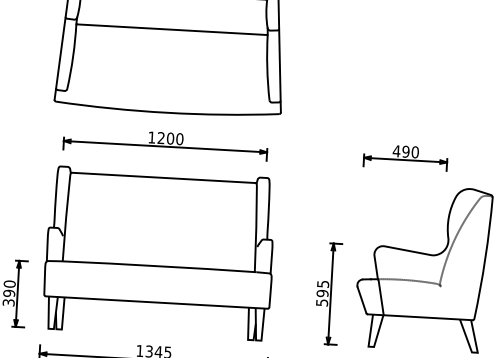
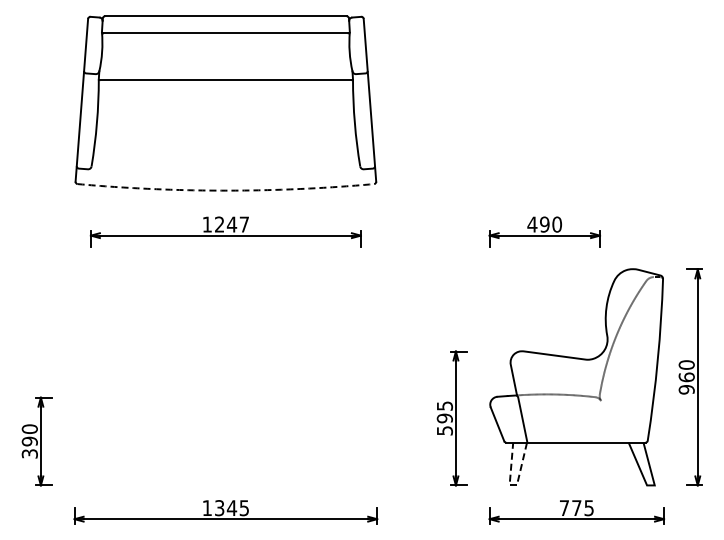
arc: (167, 112) -> (225, 190), solid -> dashed
text: (174, 138) -> (237, 224), 1200 -> 1247
part: (159, 253) -> (225, 377), removed
line: (371, 346) -> (513, 485), solid -> dashed

